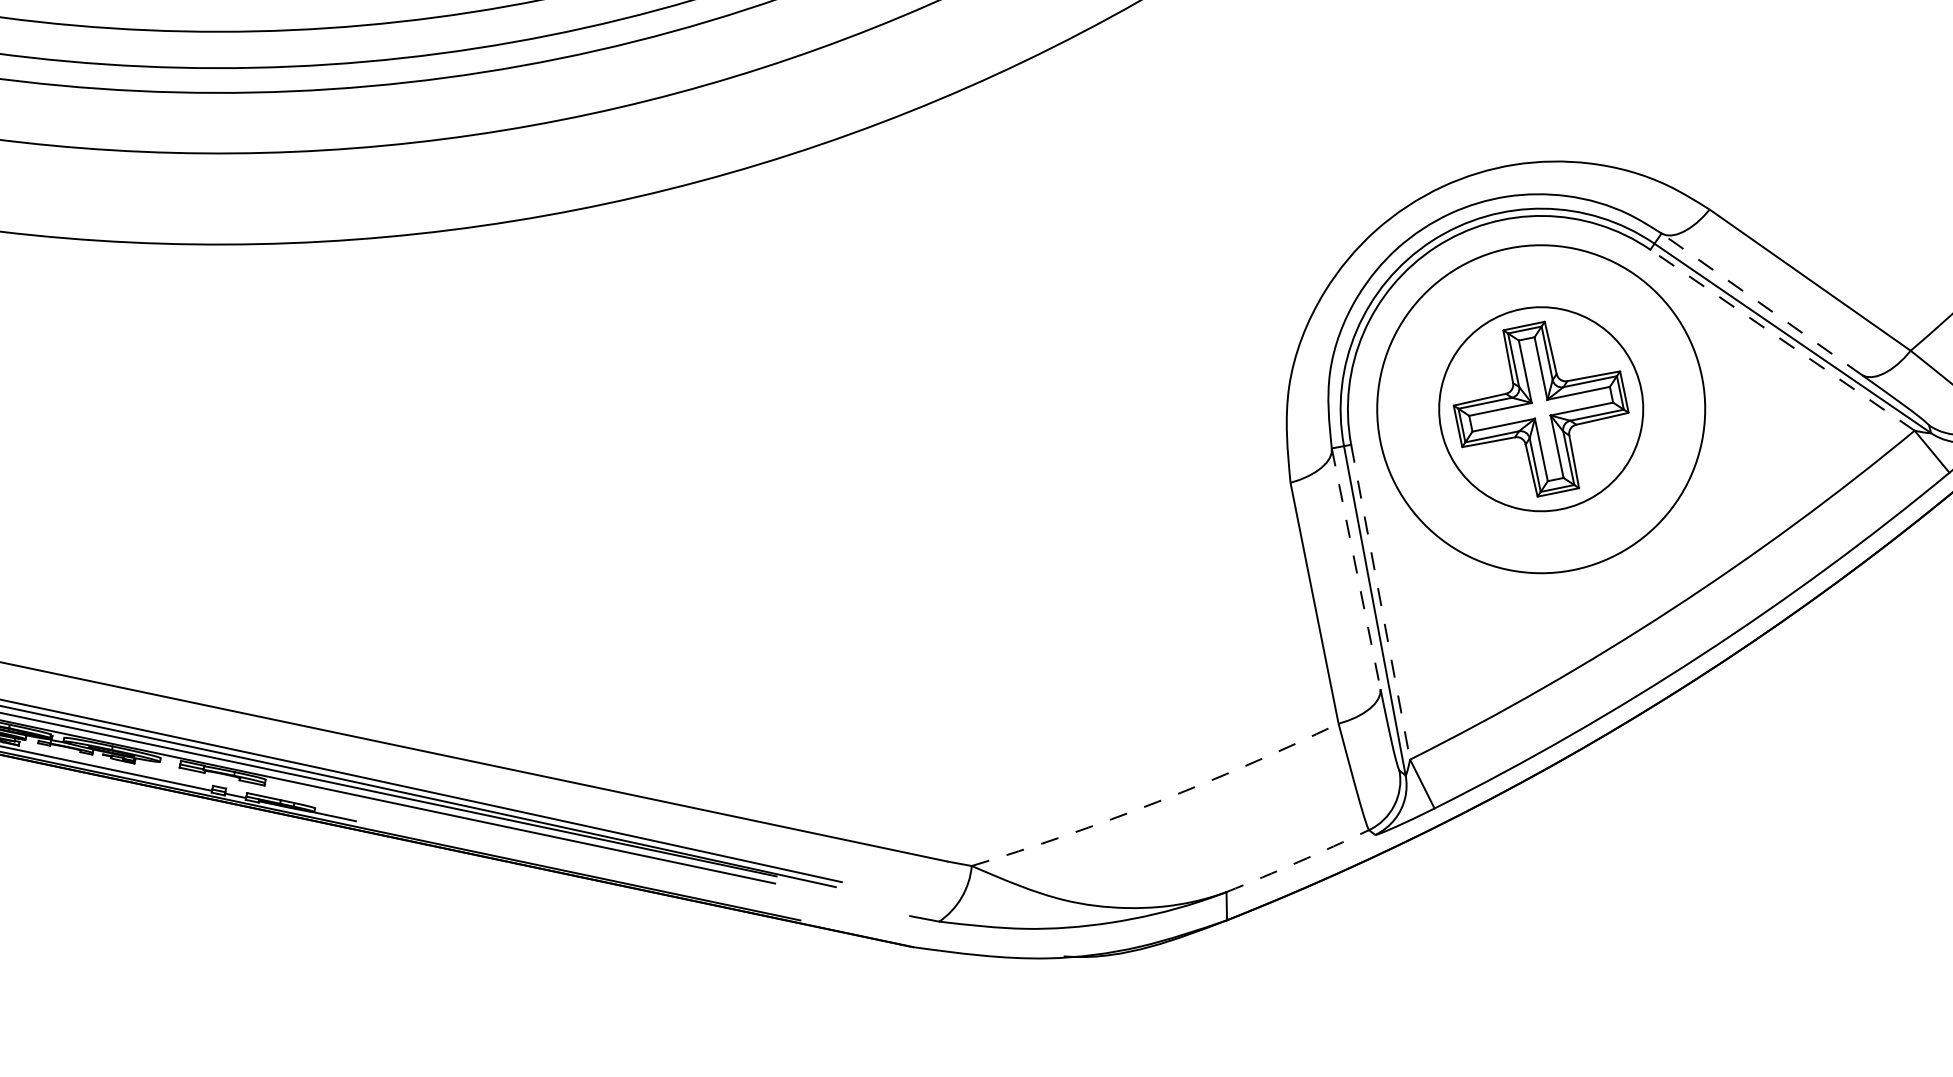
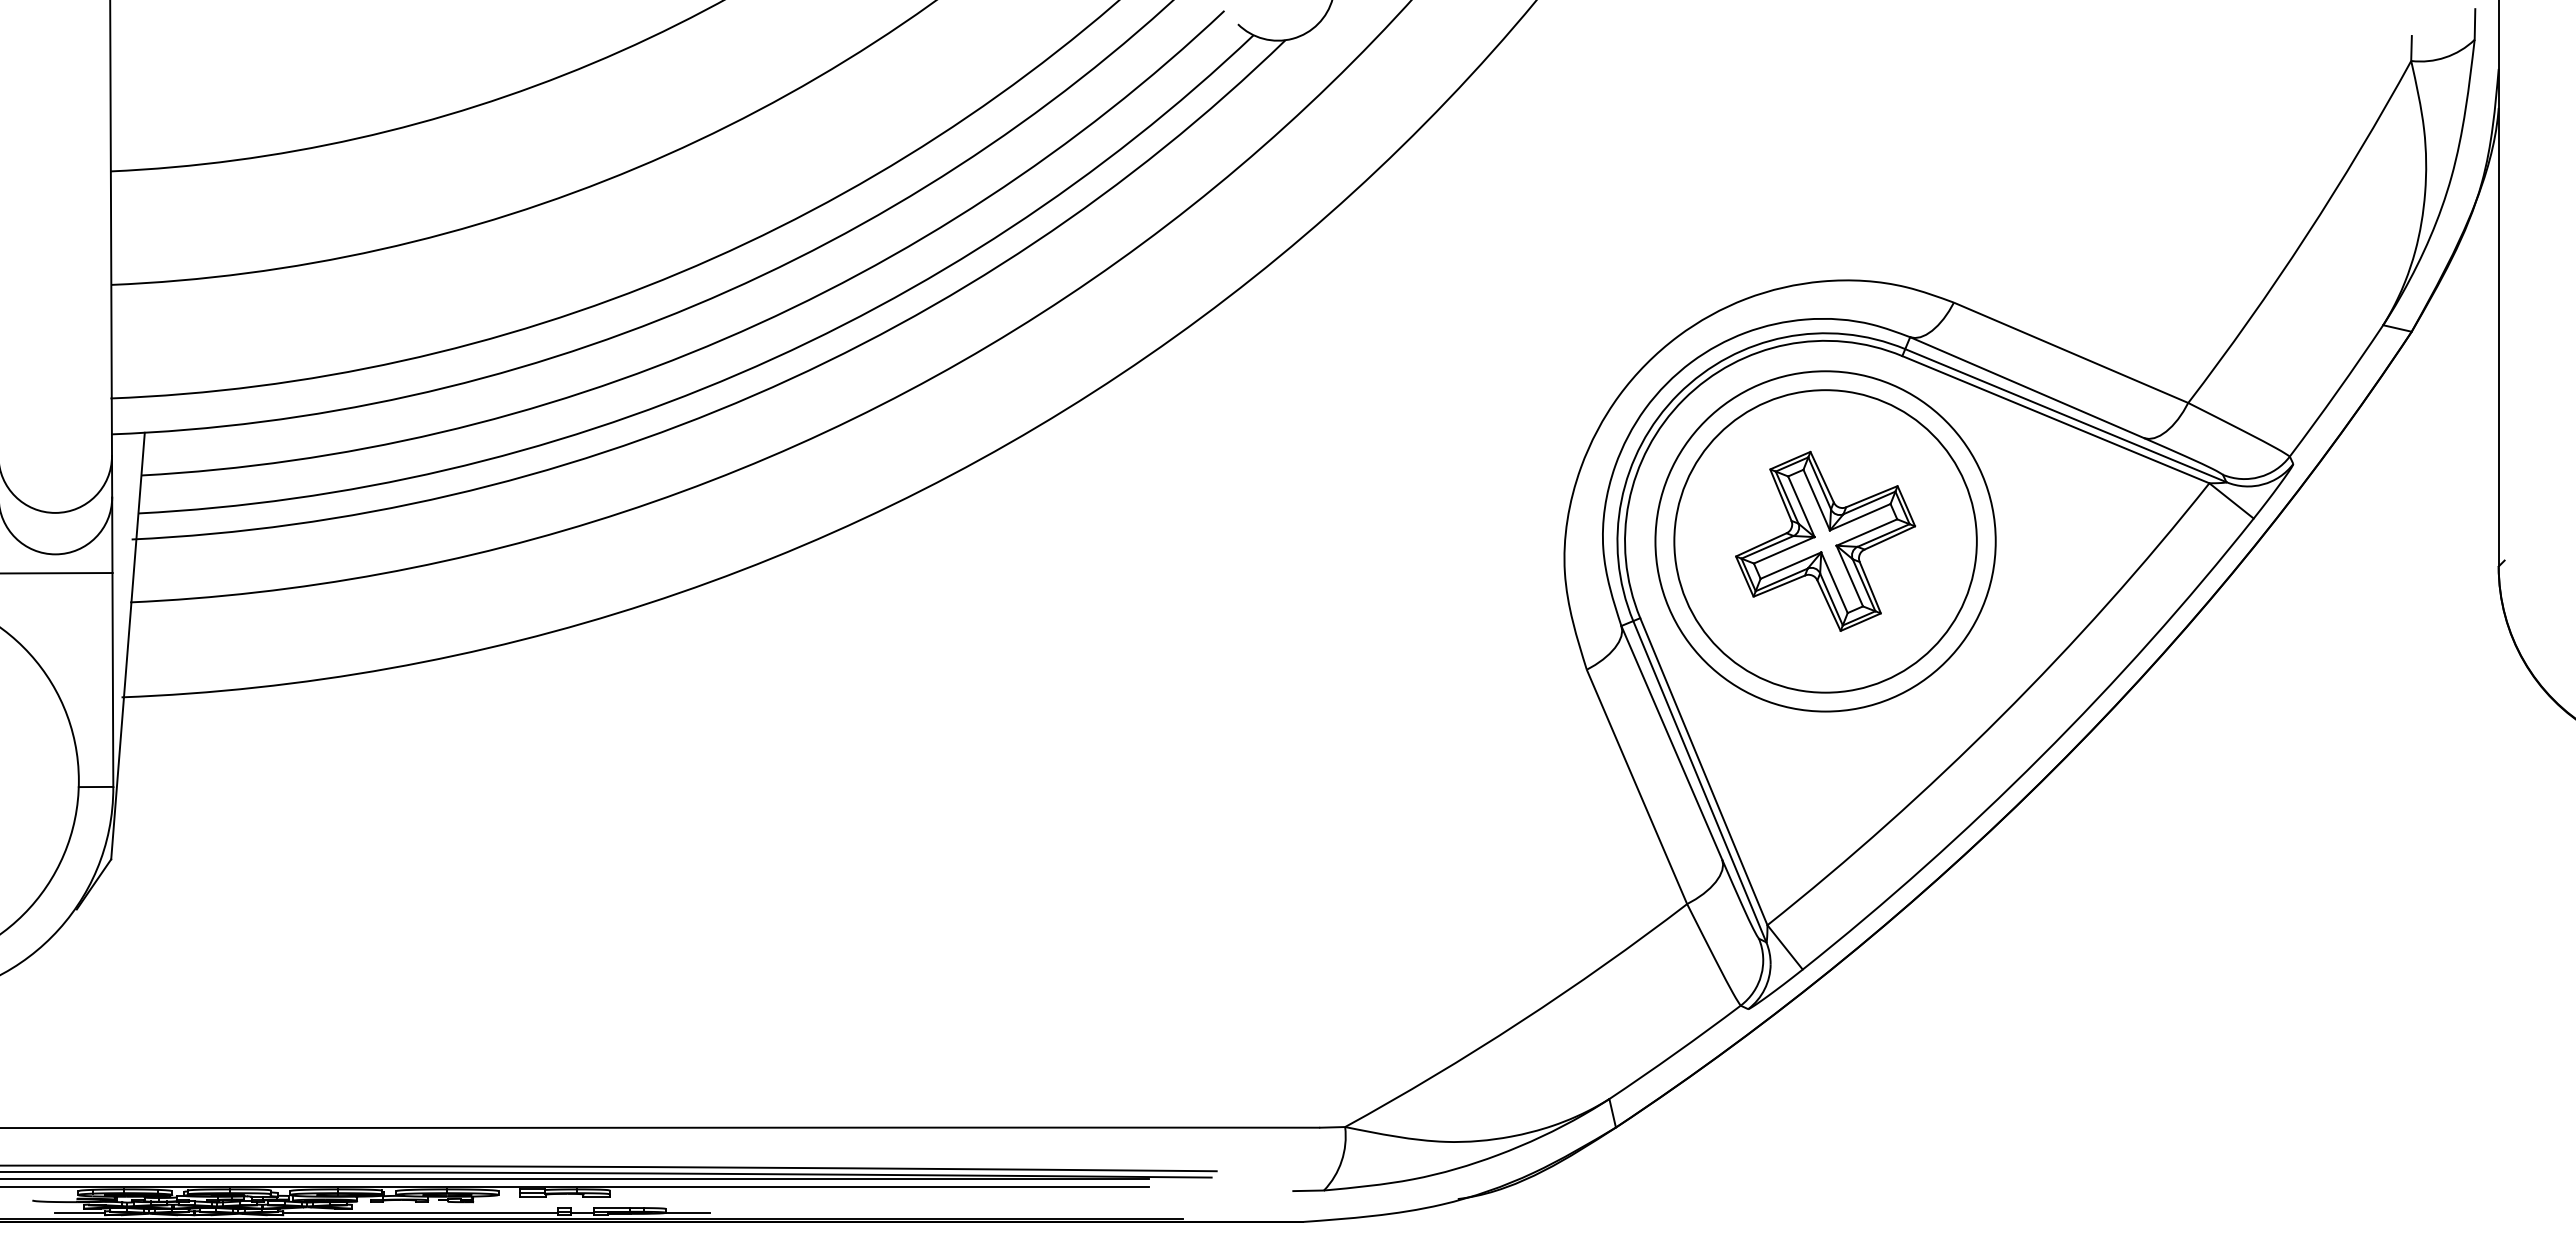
line: (1761, 304) -> (2026, 387), dashed -> solid
line: (1782, 339) -> (2055, 419), dashed -> solid
circle: (1541, 409) -> (1825, 541), size x1.43
line: (1356, 569) -> (1672, 743), dashed -> solid
line: (1381, 603) -> (1704, 772), dashed -> solid
arc: (1157, 802) -> (1520, 1022), dashed -> solid
arc: (1297, 862) -> (1675, 1053), dashed -> solid

